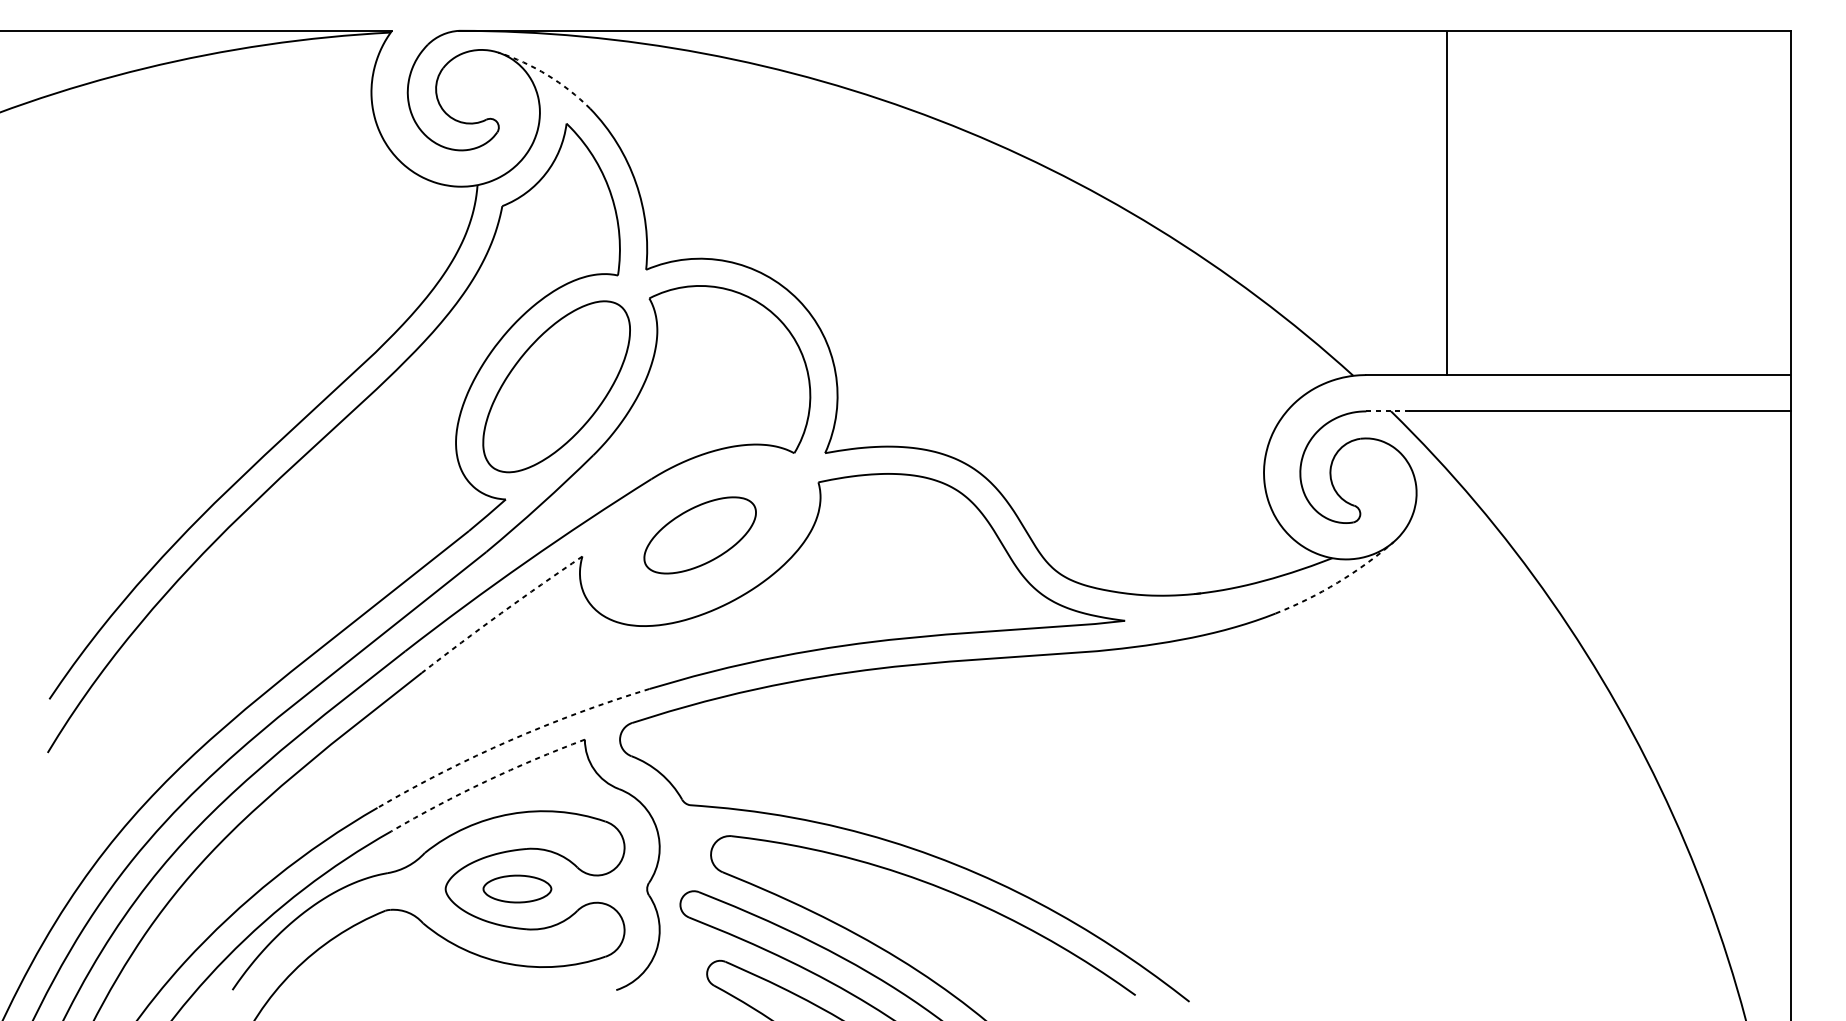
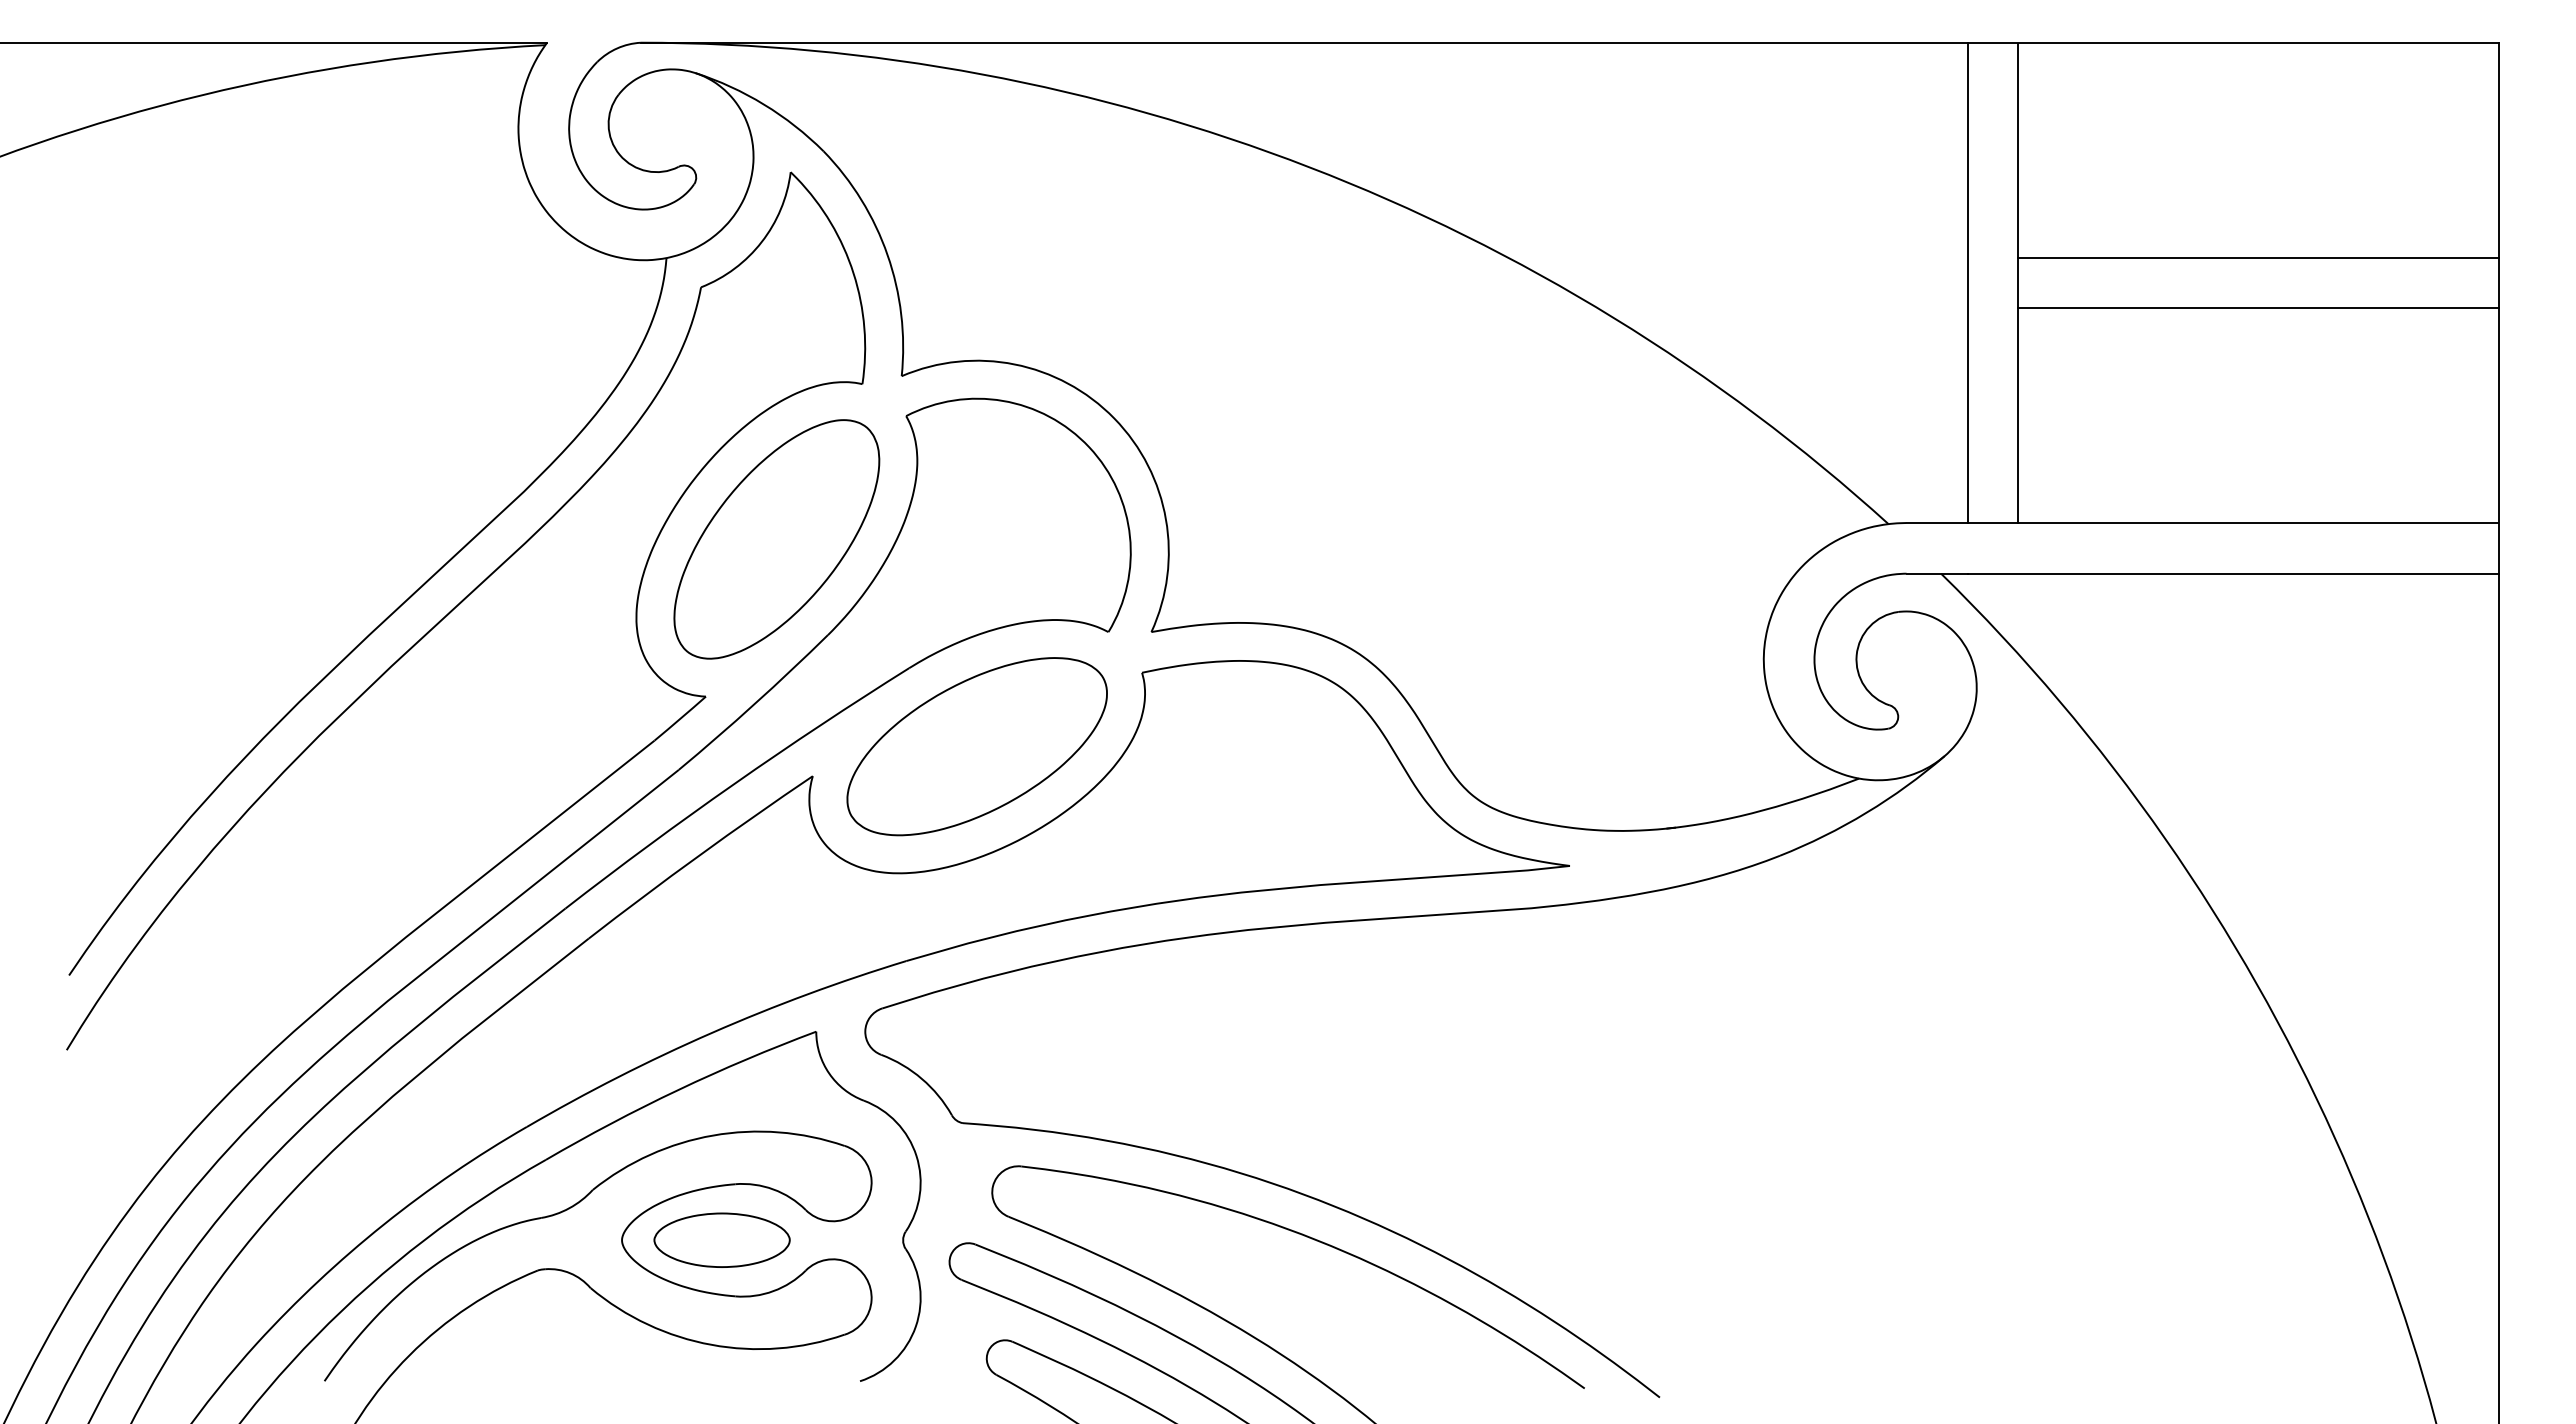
arc: (547, 75) -> (764, 104), dashed -> solid
line: (1618, 184) -> (2258, 257), added
line: (1409, 202) -> (1967, 282), added
line: (1618, 221) -> (2258, 308), added
line: (1388, 411) -> (1937, 573), dashed -> solid
part: (699, 535) -> (976, 746), size x1.67
arc: (1337, 582) -> (1866, 812), dashed -> solid
arc: (501, 613) -> (699, 855), dashed -> solid
arc: (509, 740) -> (711, 1033), dashed -> solid
arc: (486, 781) -> (678, 1089), dashed -> solid
part: (516, 888) -> (721, 1239), size x1.43

